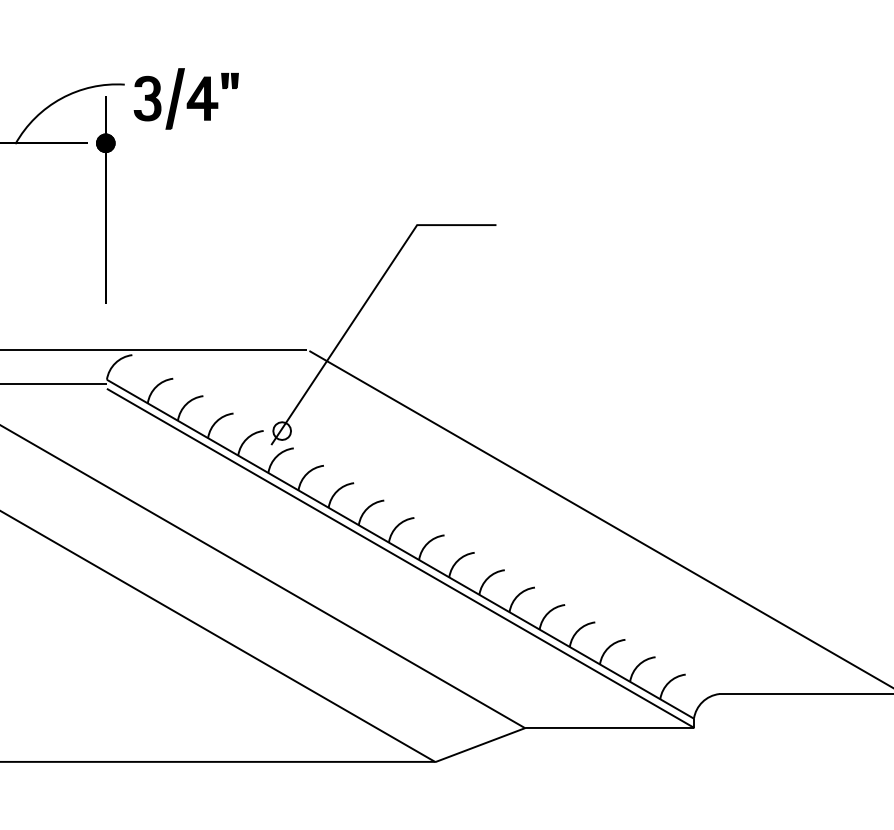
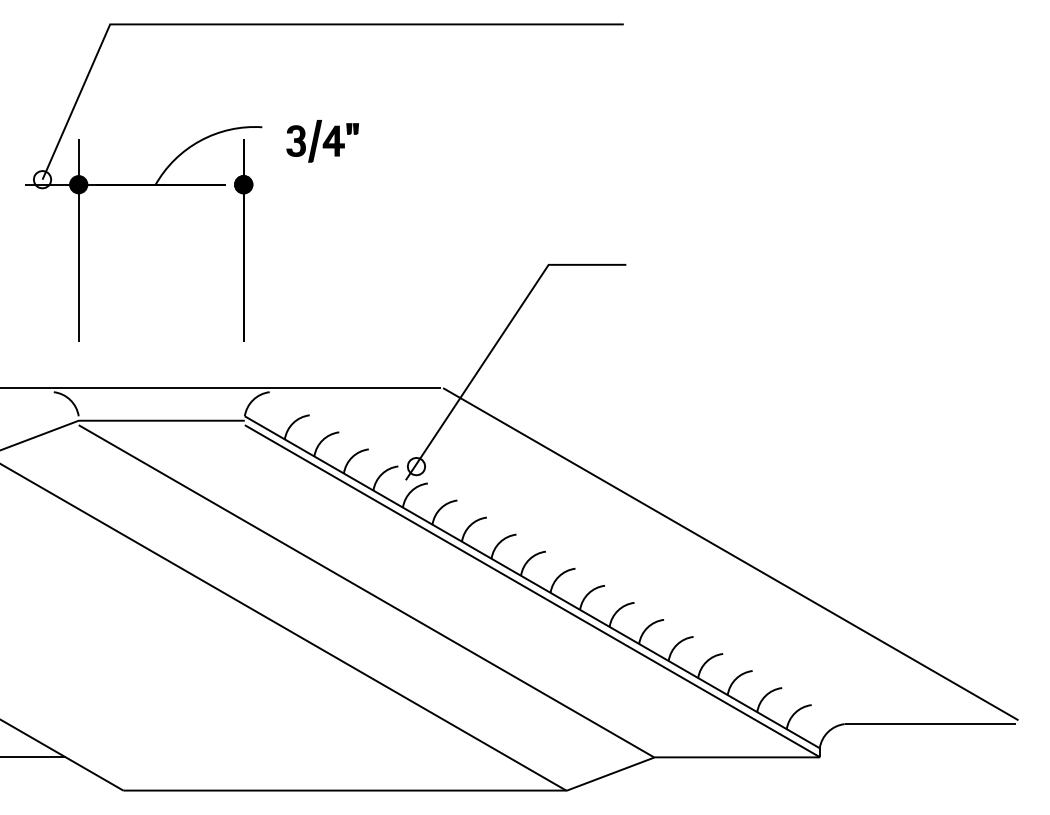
part: (186, 99) -> (322, 141), size x0.7

